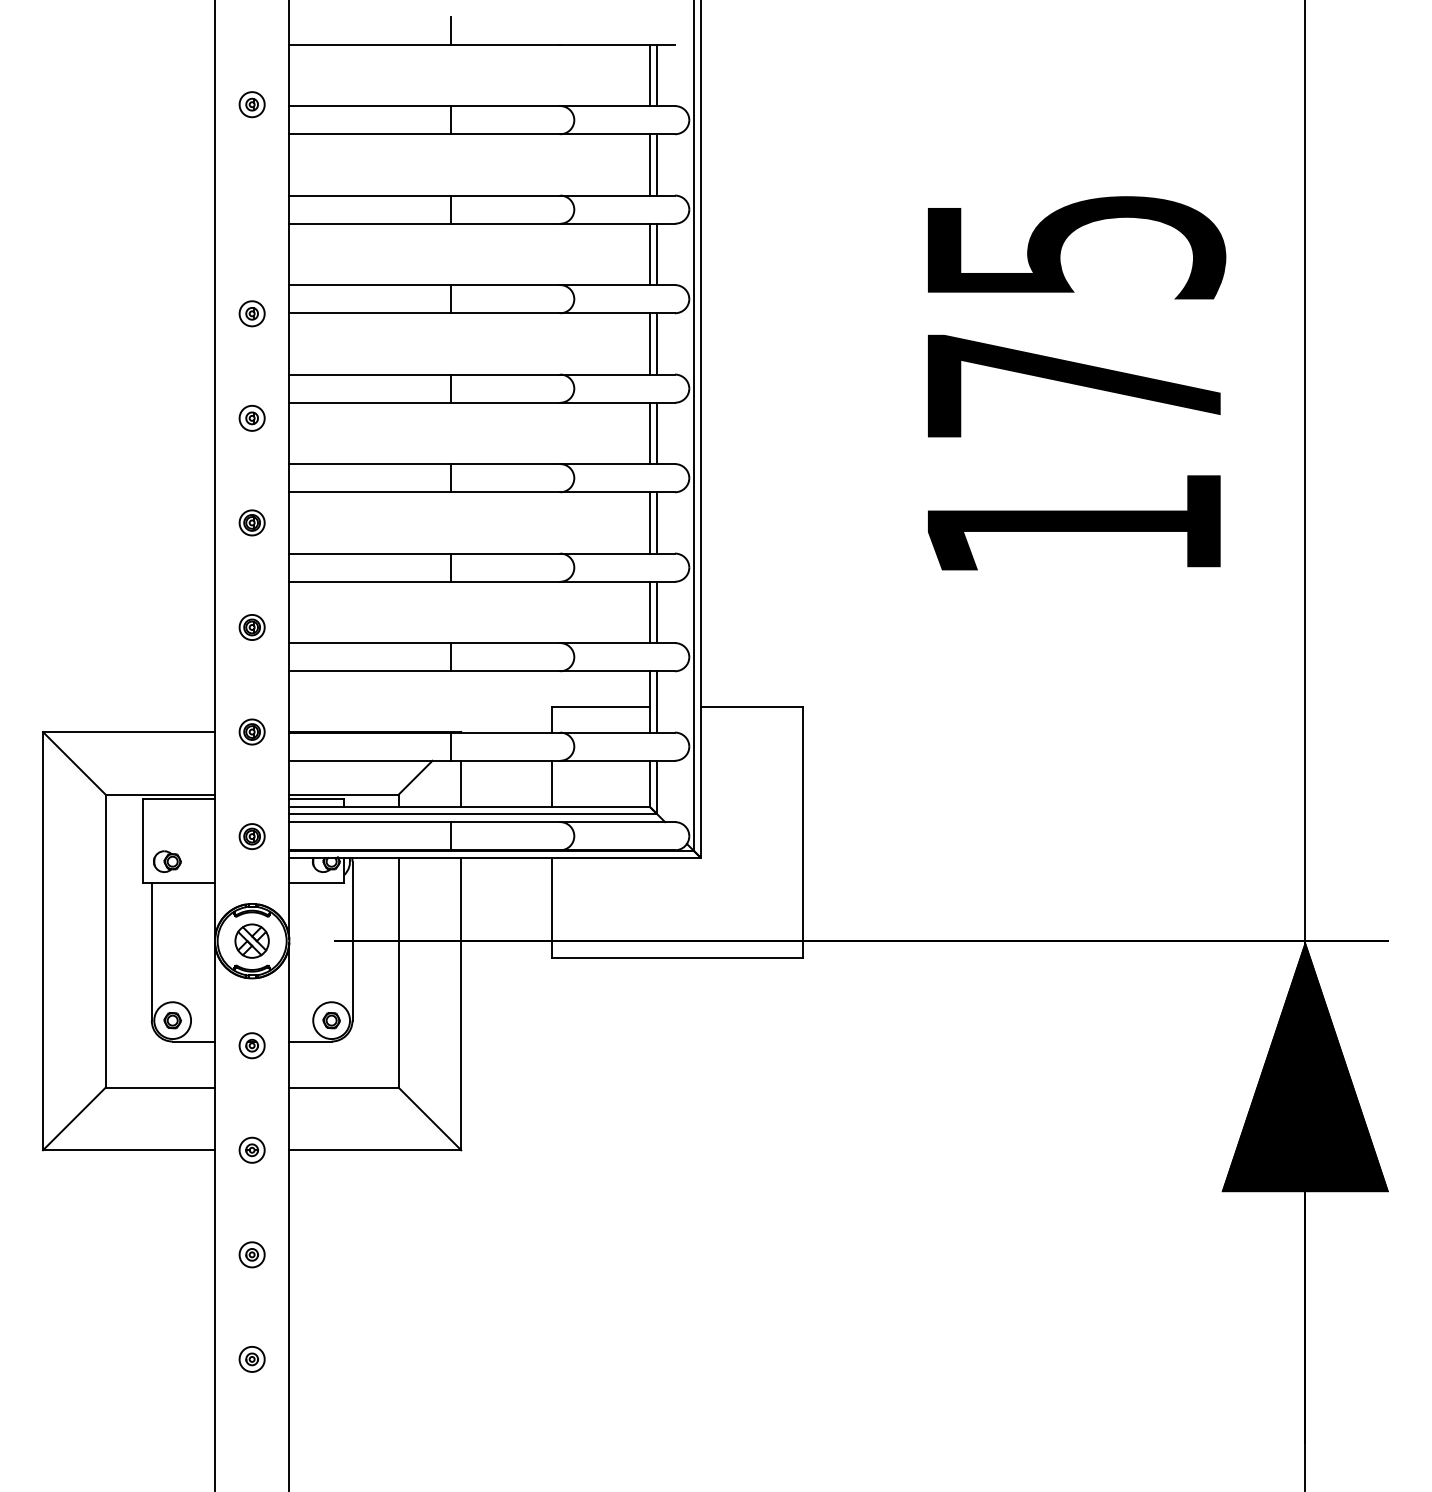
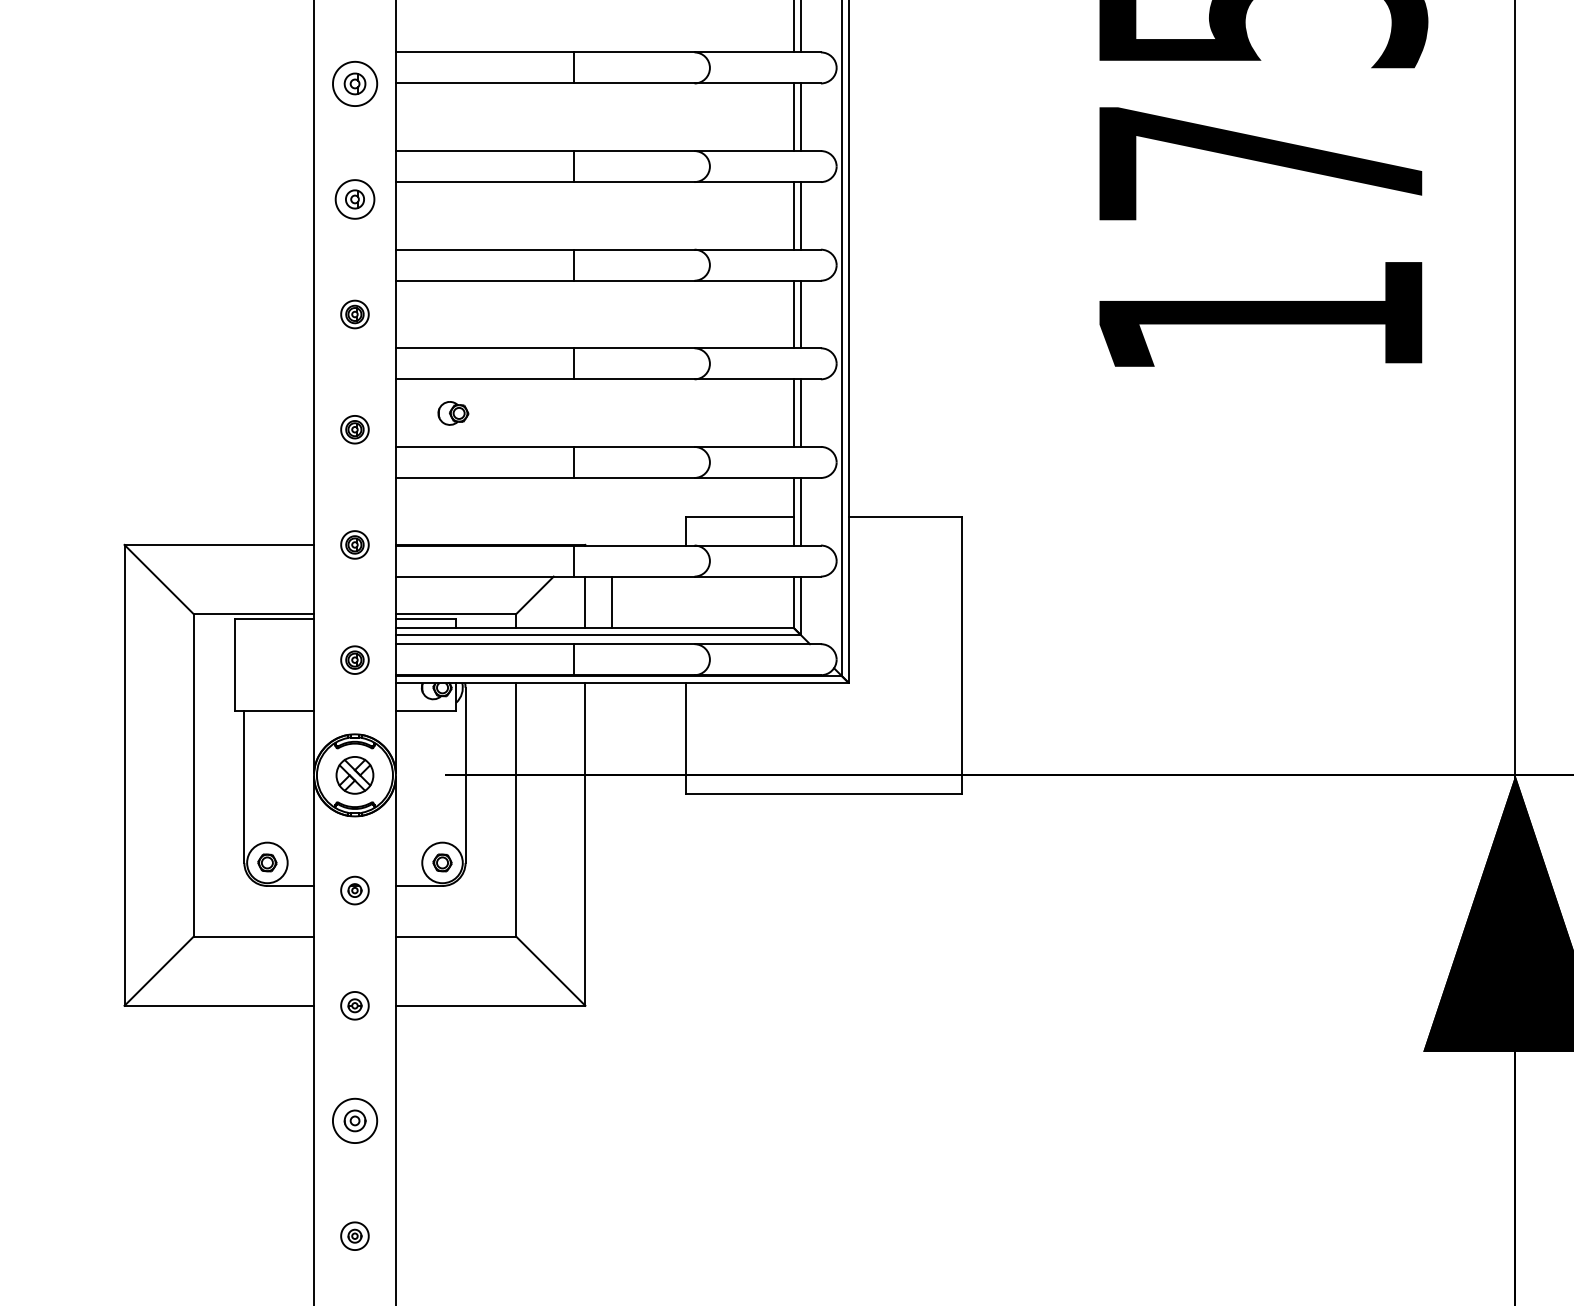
part: (251, 313) -> (354, 83), size x1.6
part: (251, 417) -> (354, 198), size x1.4
line: (552, 783) -> (612, 601), moved
part: (167, 861) -> (453, 413), moved
part: (251, 1254) -> (354, 1120), size x1.6

